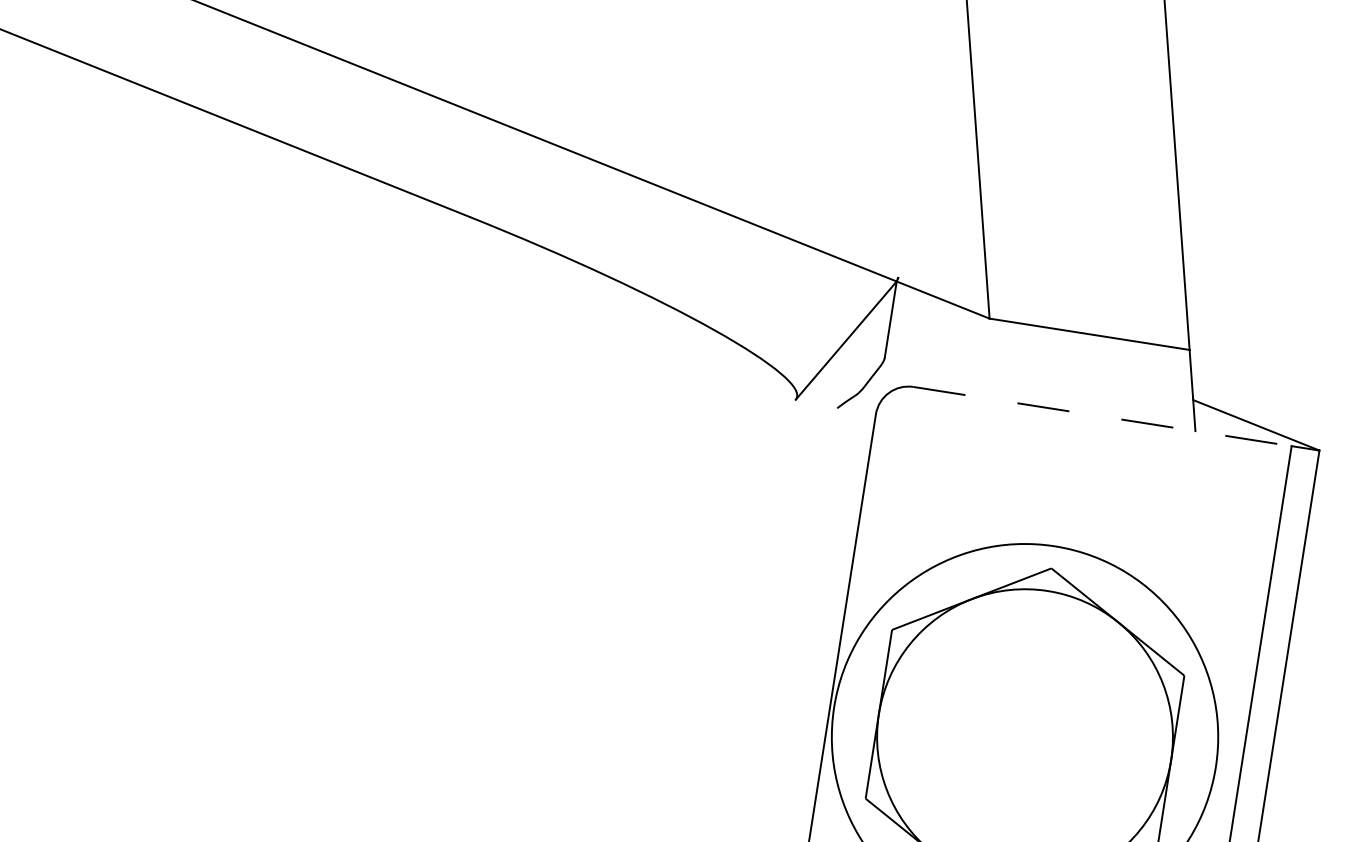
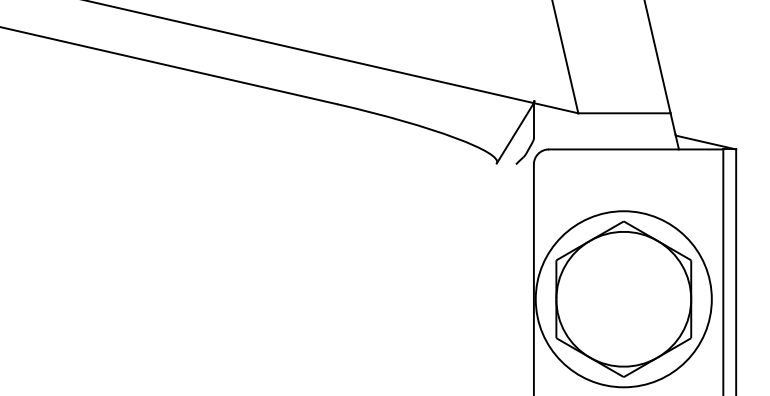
line: (1103, 416) -> (636, 149), dashed -> solid

